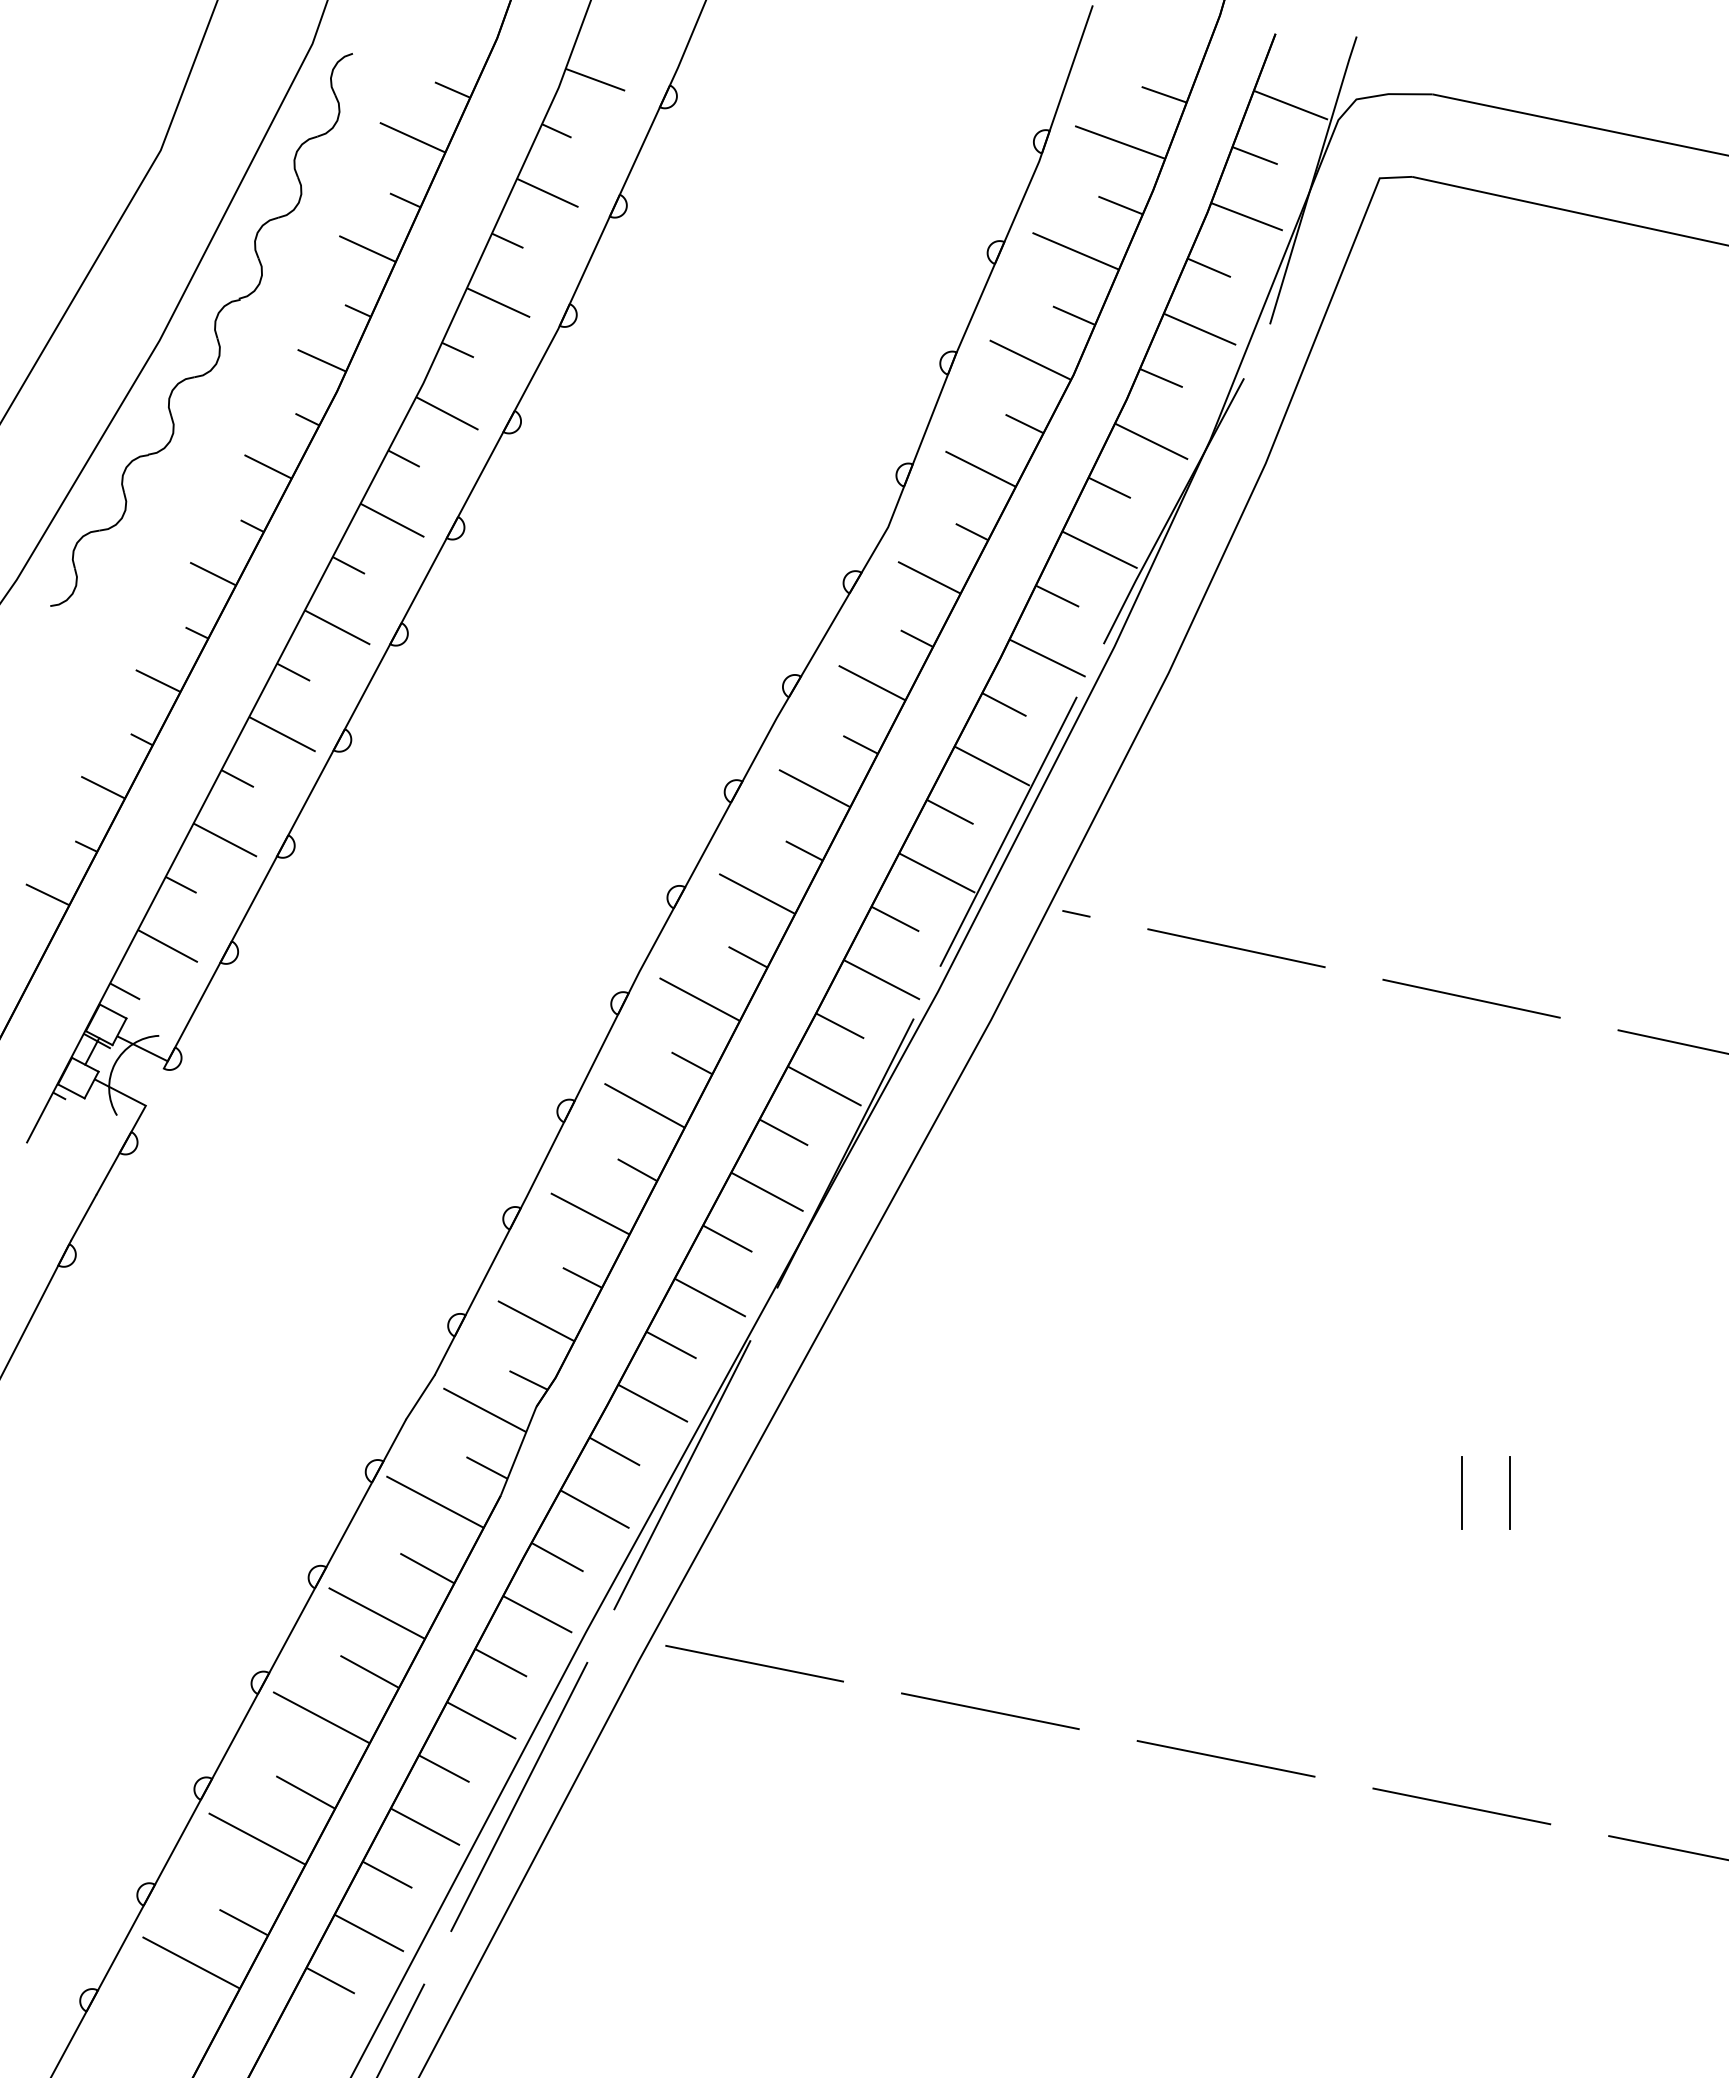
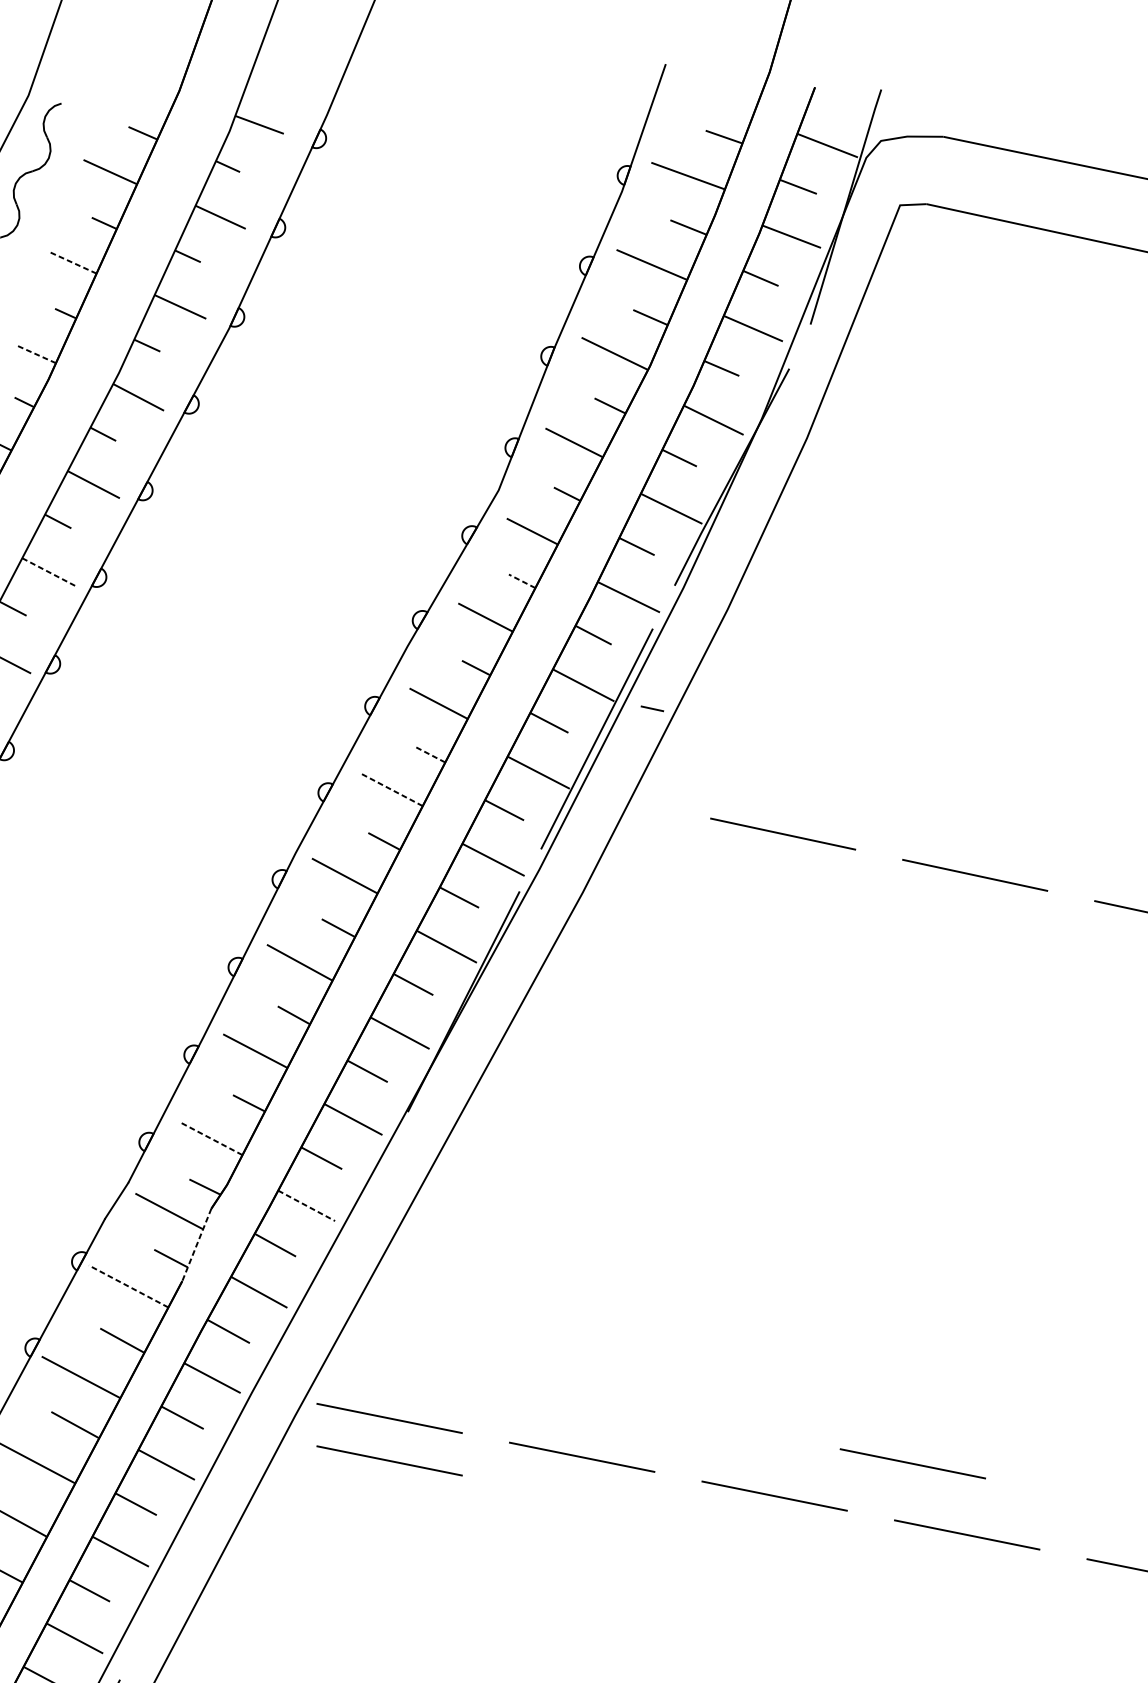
line: (367, 248) -> (73, 262), solid -> dashed
line: (321, 360) -> (35, 354), solid -> dashed
line: (337, 627) -> (48, 572), solid -> dashed
line: (916, 638) -> (521, 581), solid -> dashed
line: (804, 850) -> (430, 754), solid -> dashed
line: (757, 893) -> (391, 789), solid -> dashed
line: (1076, 913) -> (652, 708), moved
line: (535, 1320) -> (210, 1138), solid -> dashed
line: (653, 1403) -> (307, 1205), solid -> dashed
line: (518, 1451) -> (196, 1245), solid -> dashed
line: (682, 1475) -> (330, 1264), removed
line: (1461, 1493) -> (966, 1279), removed
line: (1510, 1493) -> (1006, 1279), removed
line: (434, 1501) -> (128, 1285), solid -> dashed
line: (754, 1715) -> (389, 1460), added
line: (1395, 1718) -> (913, 1463), added
line: (519, 1796) -> (197, 1526), removed

